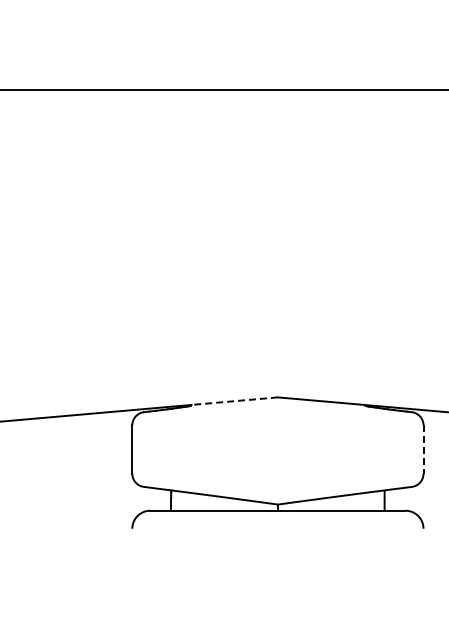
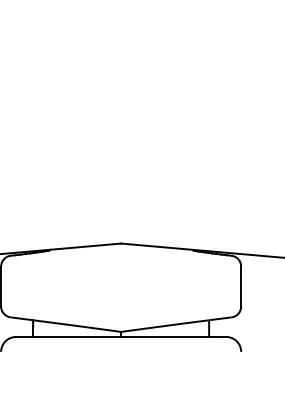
line: (234, 401) -> (85, 246), dashed -> solid
line: (423, 450) -> (241, 287), dashed -> solid

